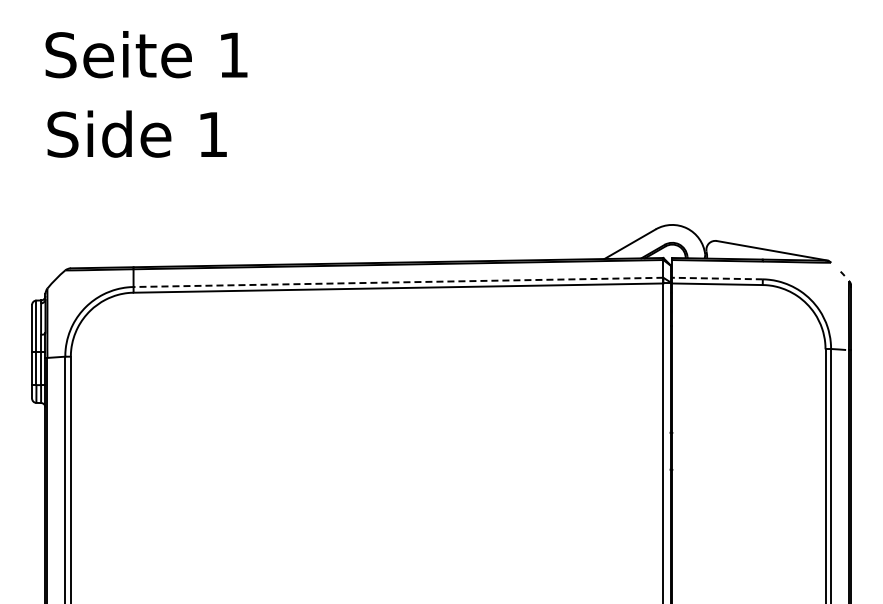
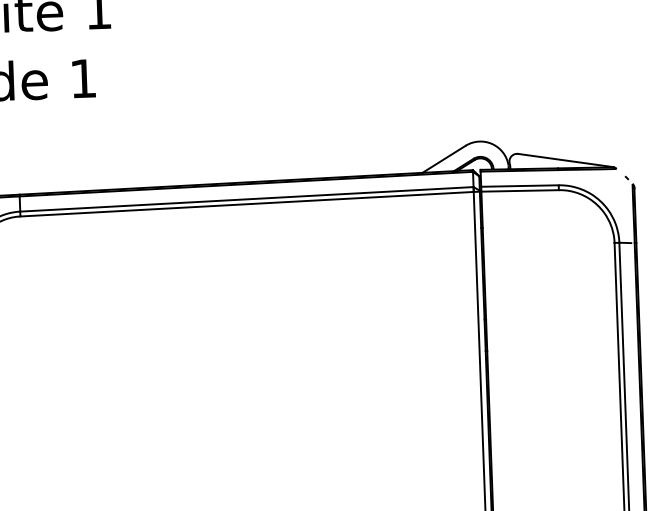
line: (717, 278) -> (519, 185), dashed -> solid
line: (398, 282) -> (246, 199), dashed -> solid

